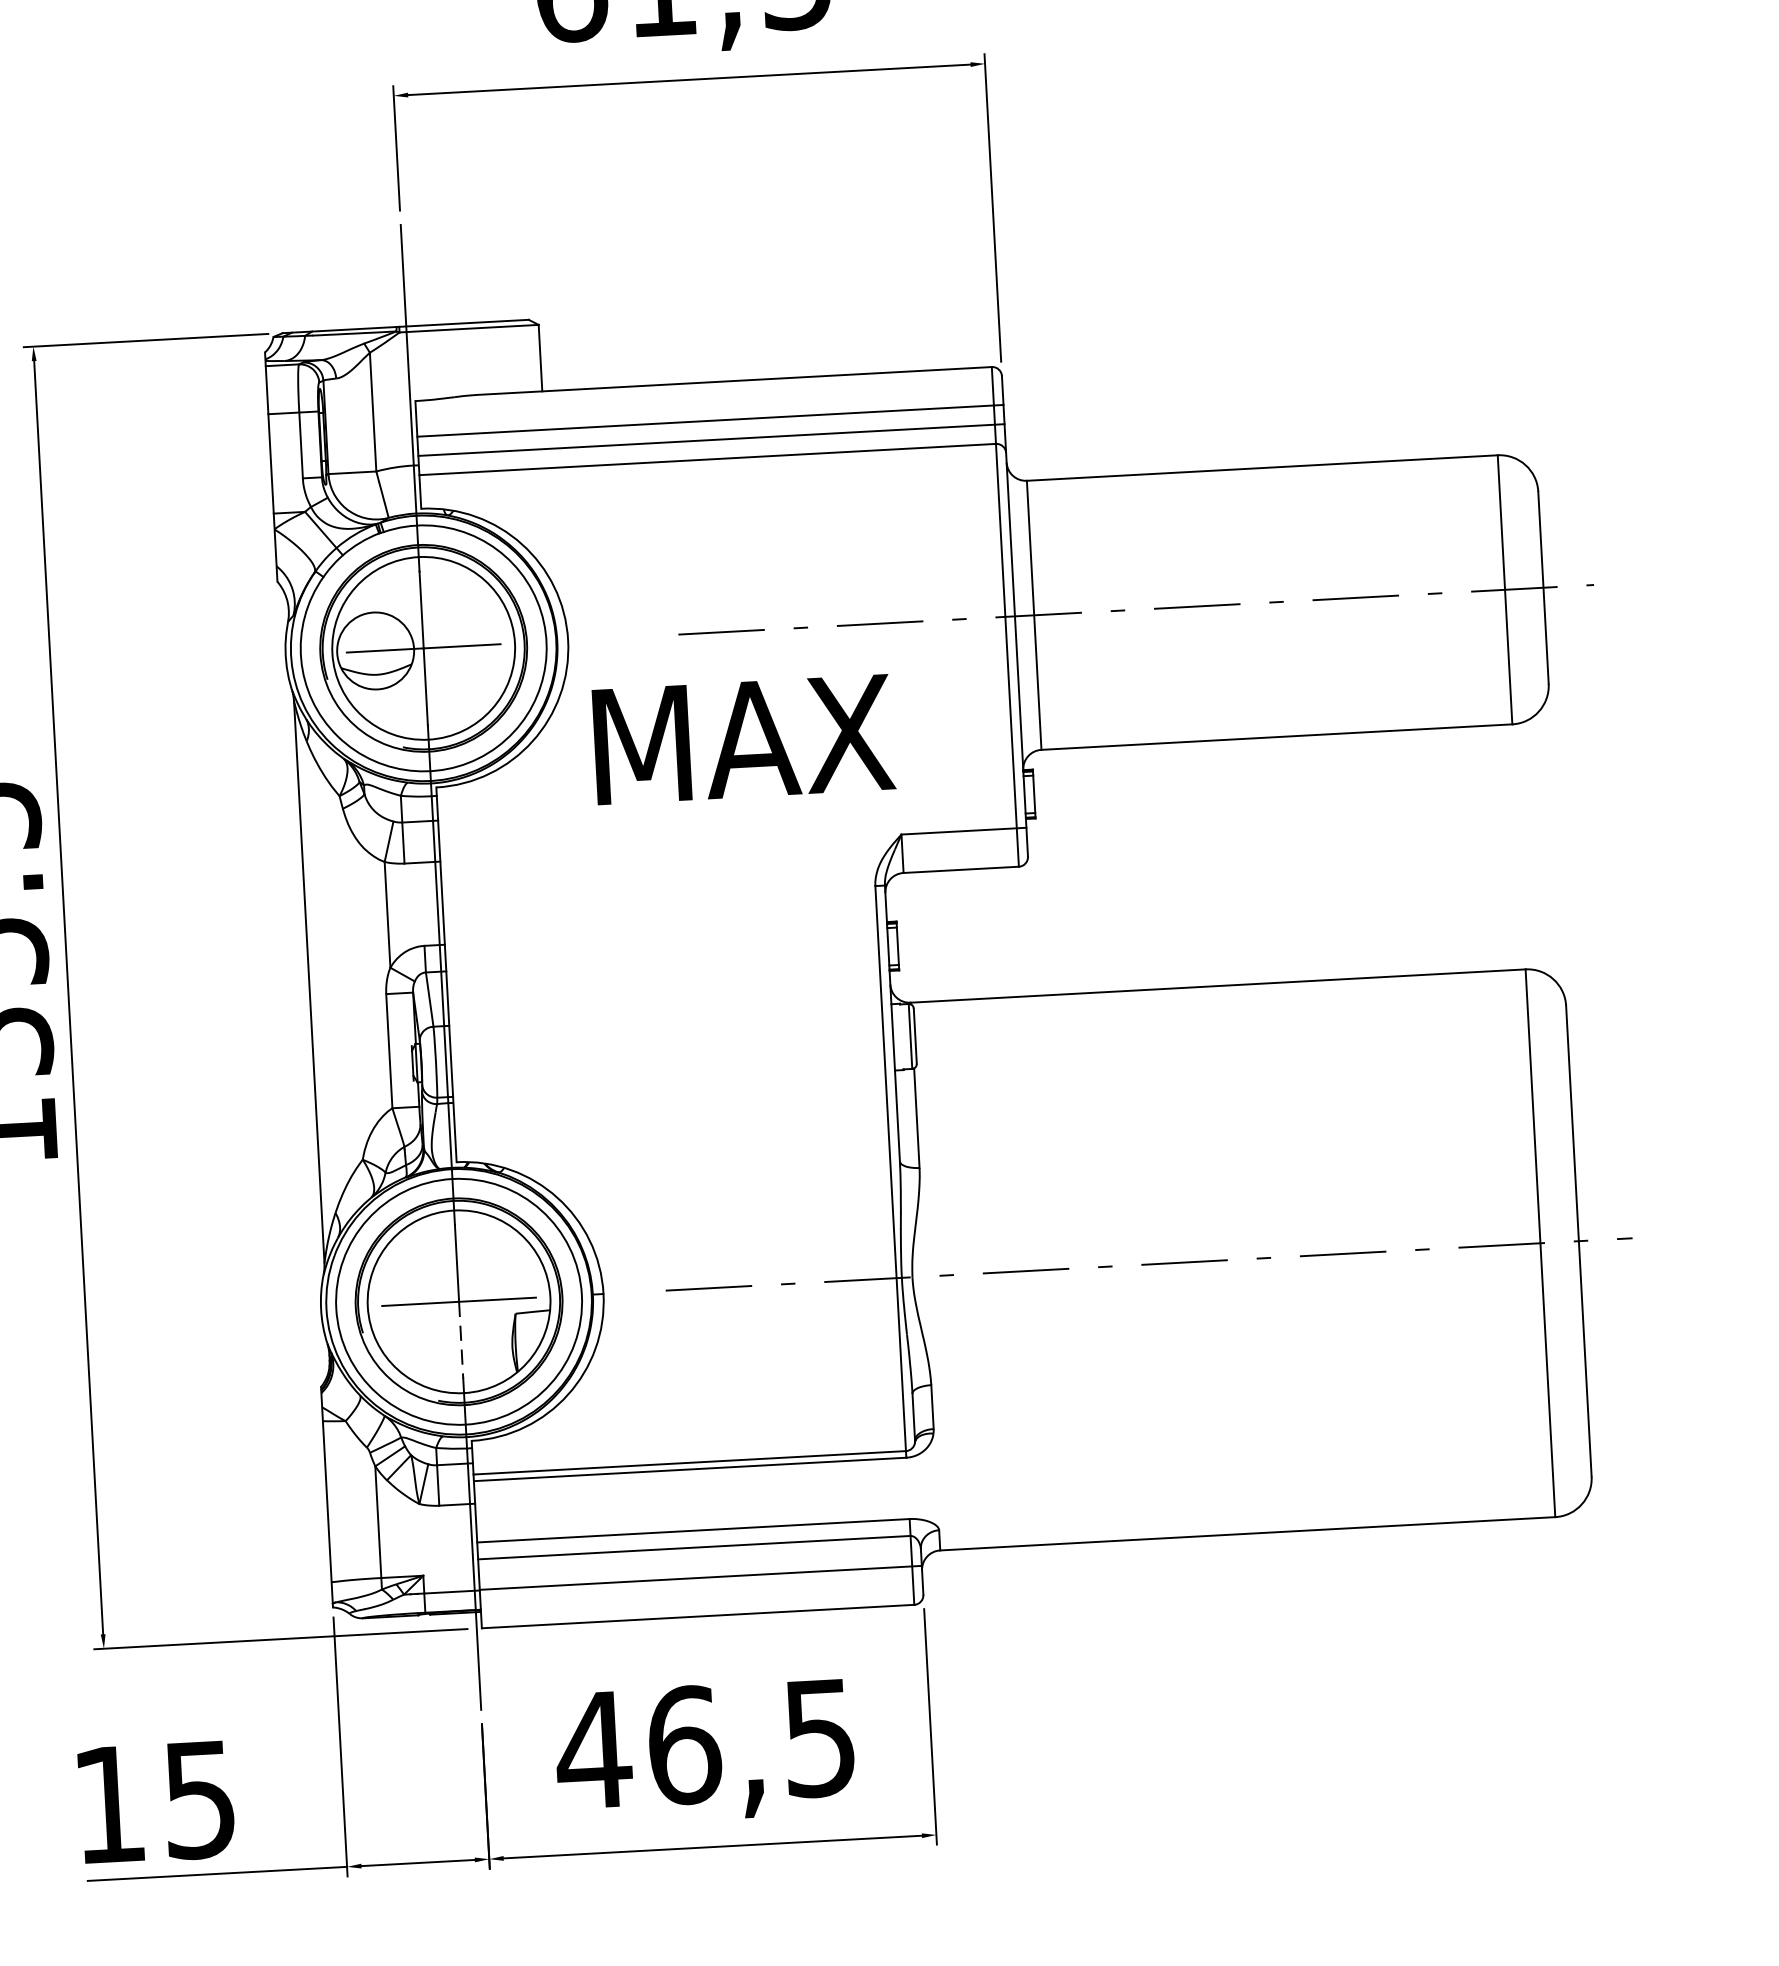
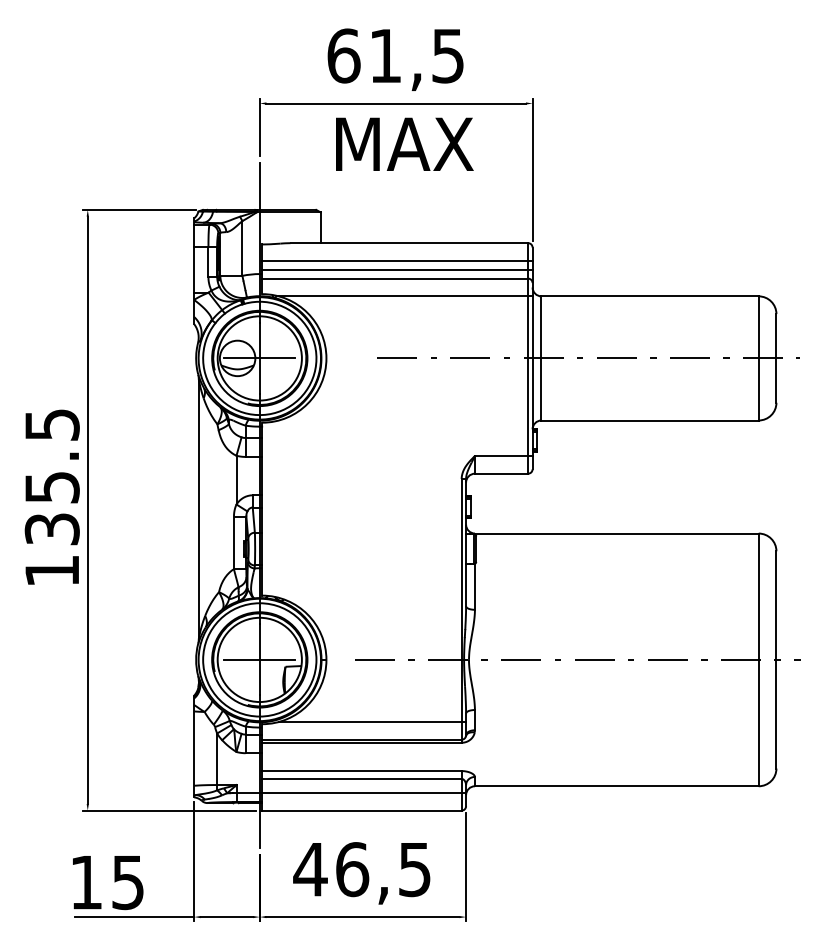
line: (732, 497) -> (405, 296), added
text: (743, 737) -> (404, 143), moved
line: (460, 1339) -> (259, 677), dashed -> solid
line: (710, 1422) -> (372, 721), added

